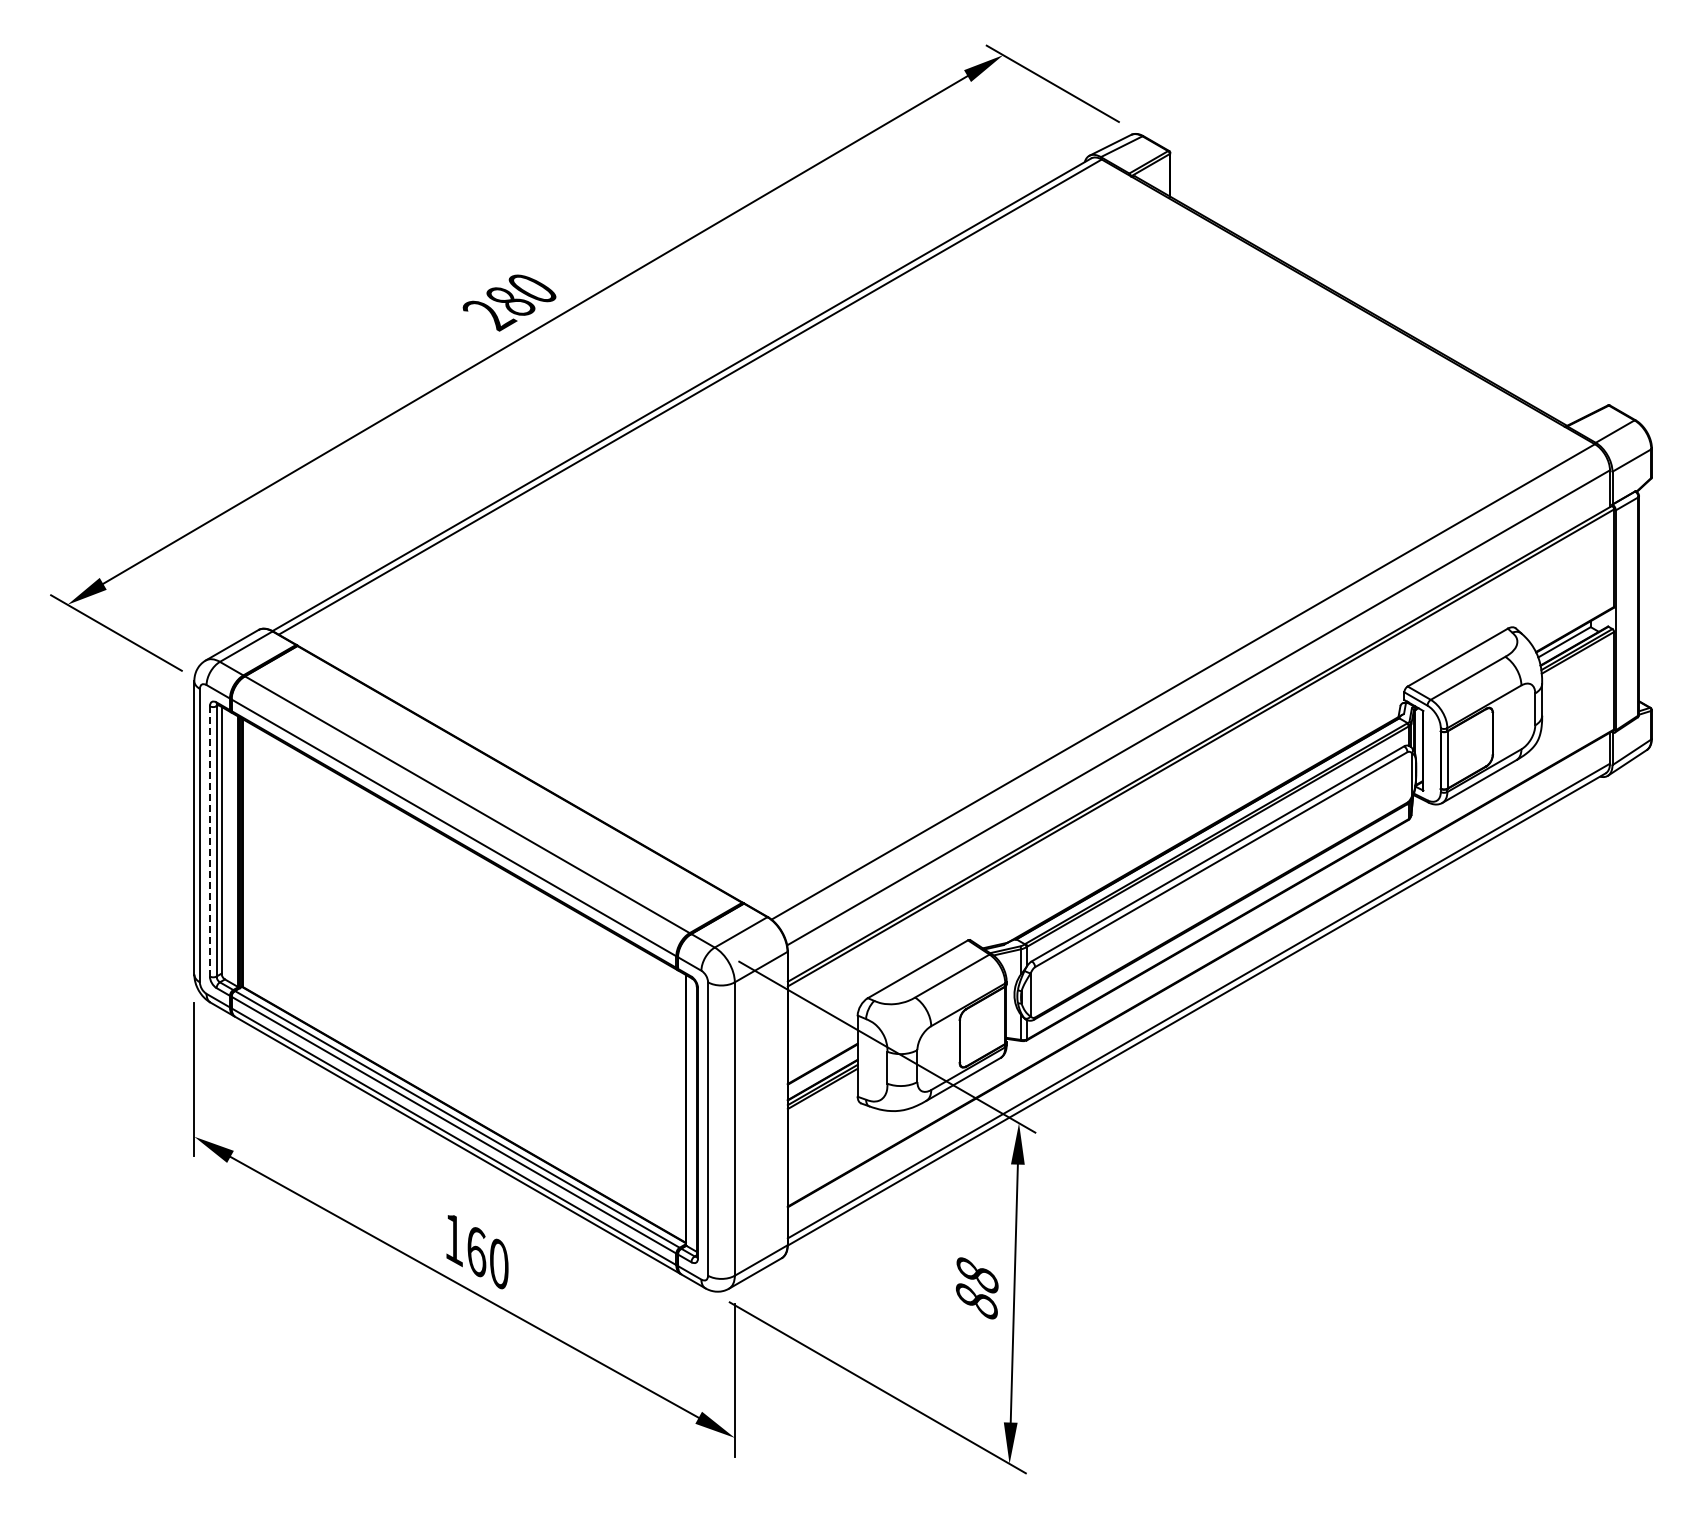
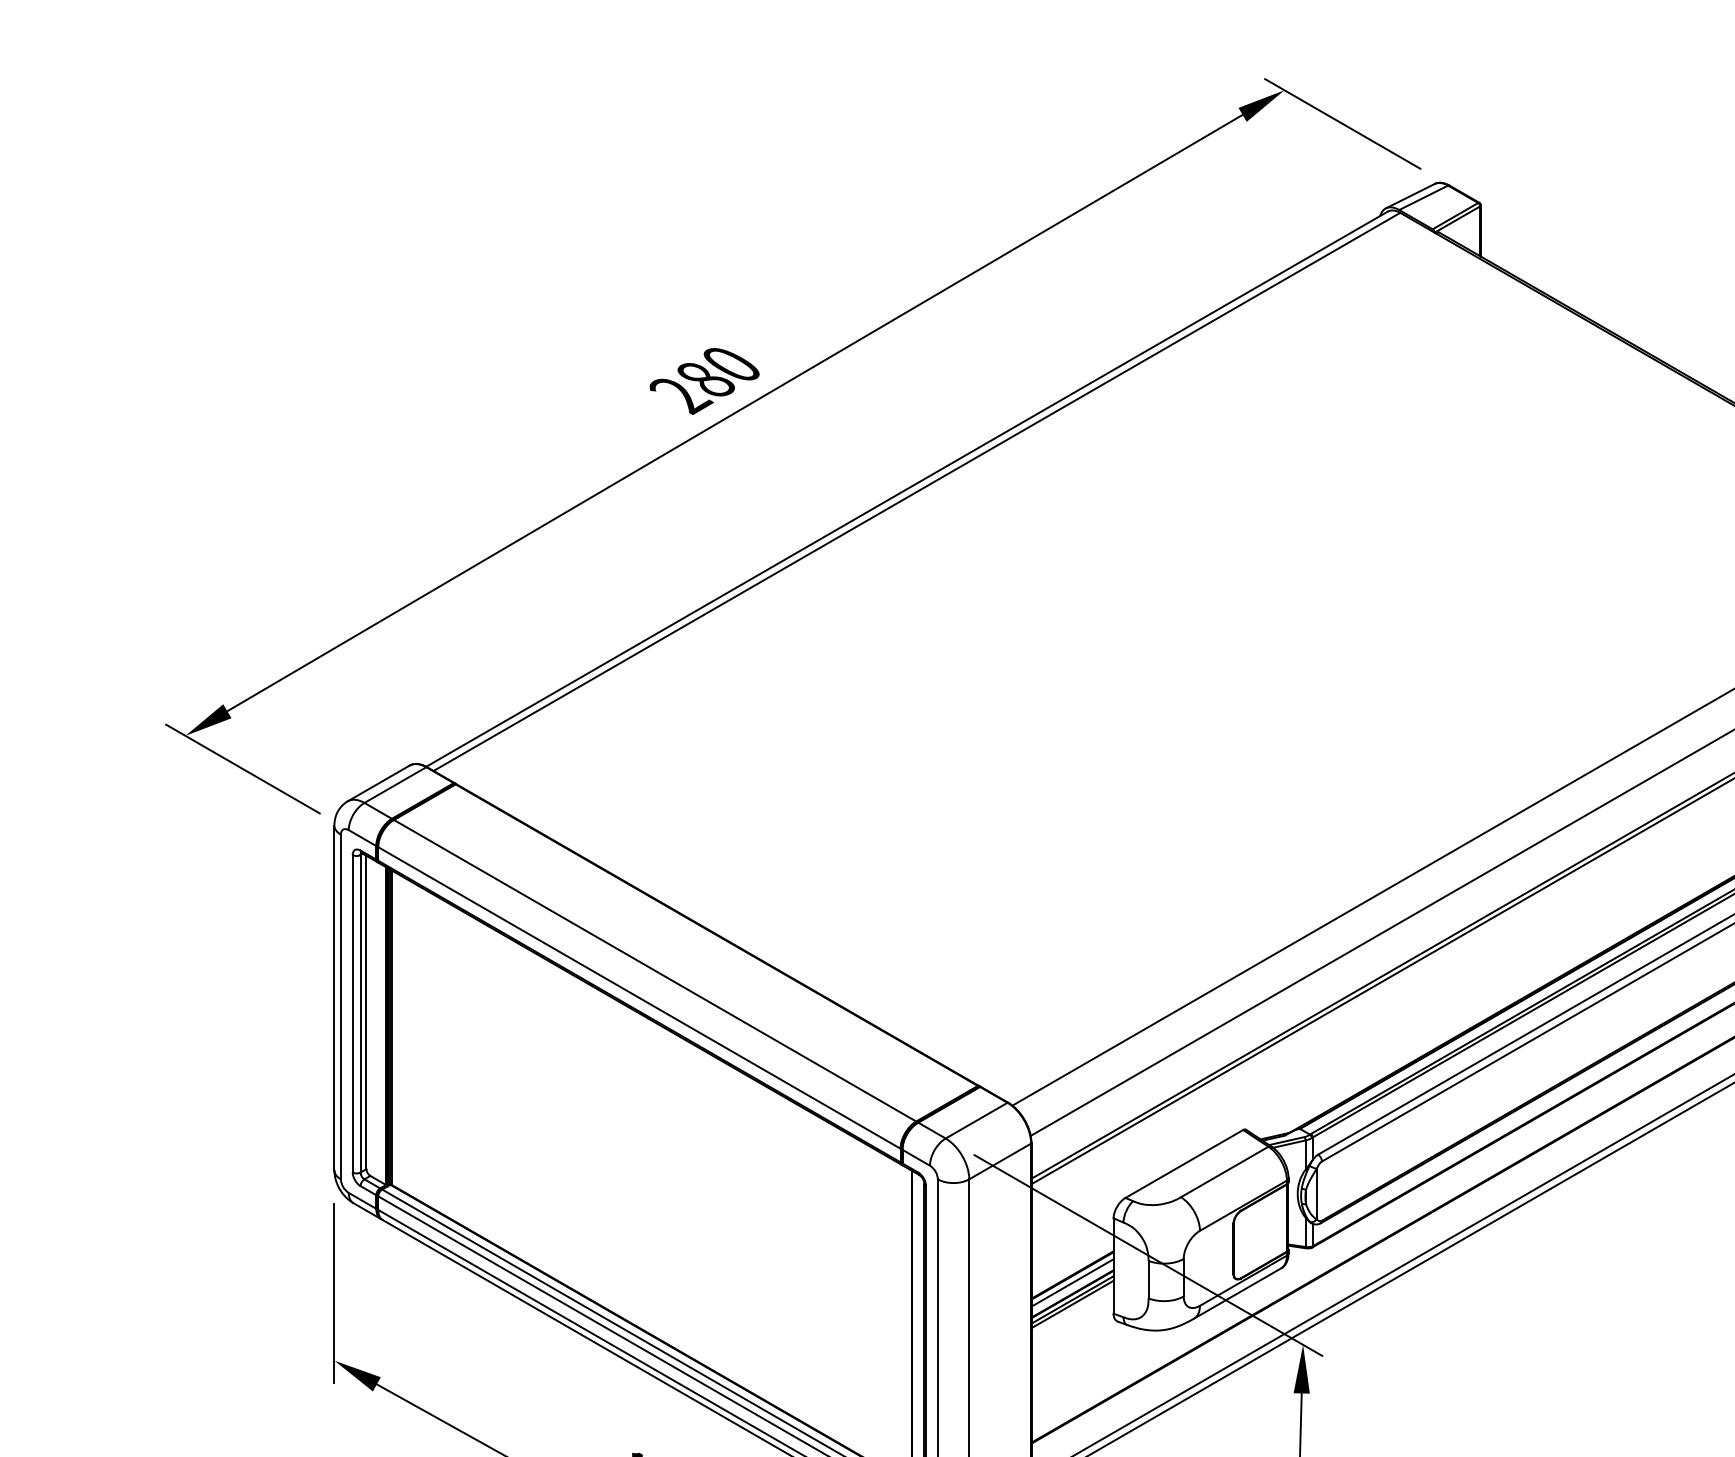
line: (209, 841) -> (352, 1013), dashed -> solid
line: (822, 1070) -> (1072, 1282), added

